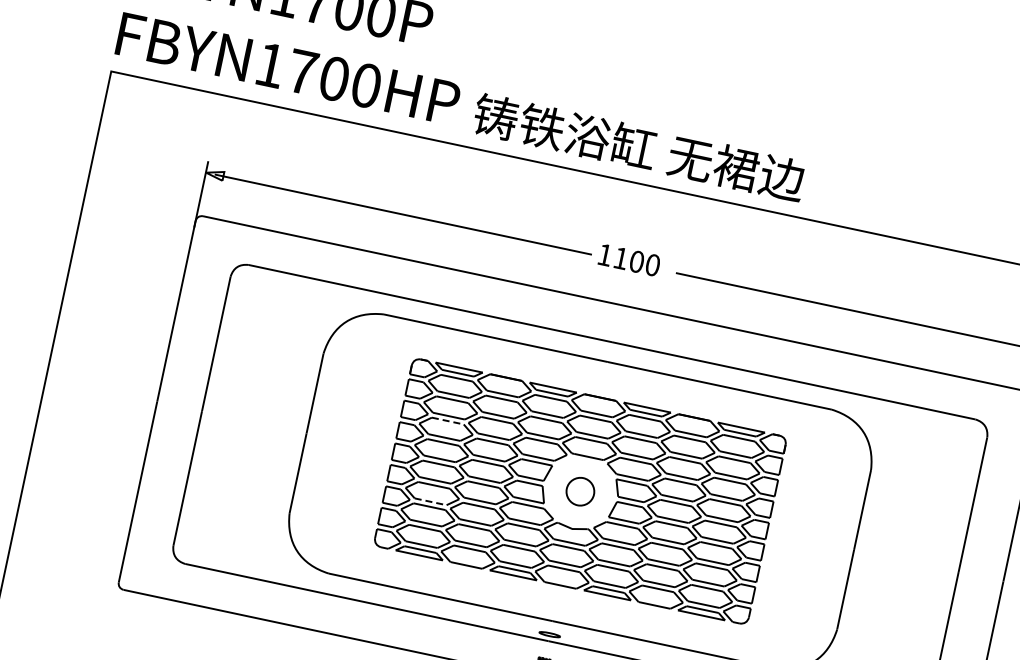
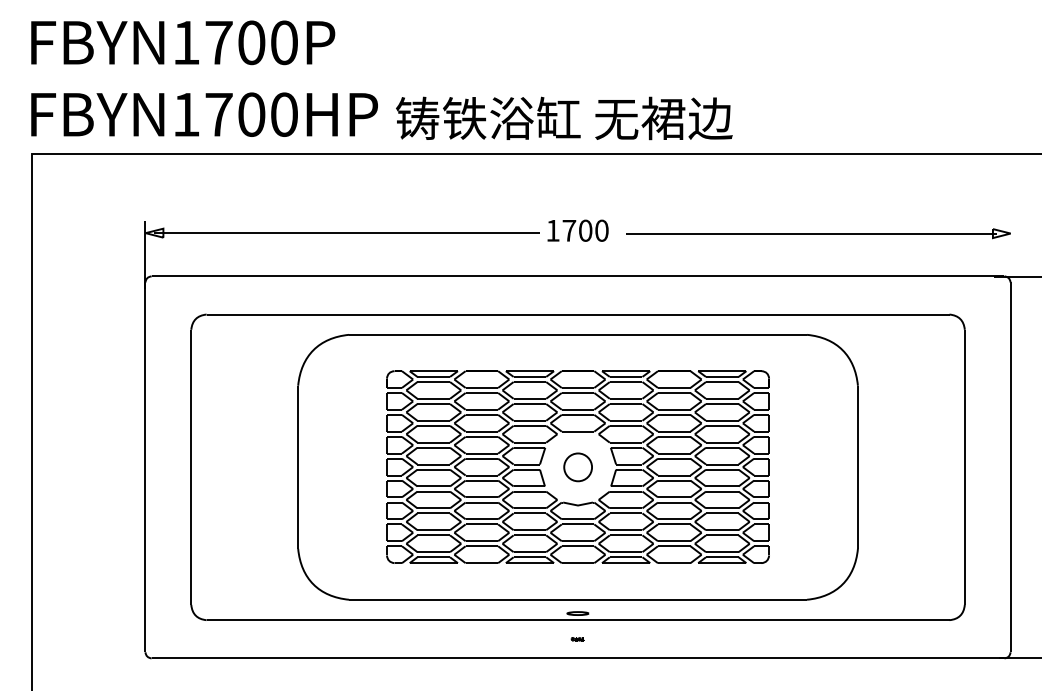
text: (621, 258) -> (569, 230), 1100 -> 1700
line: (448, 420) -> (434, 425), dashed -> solid
line: (431, 502) -> (434, 508), dashed -> solid

